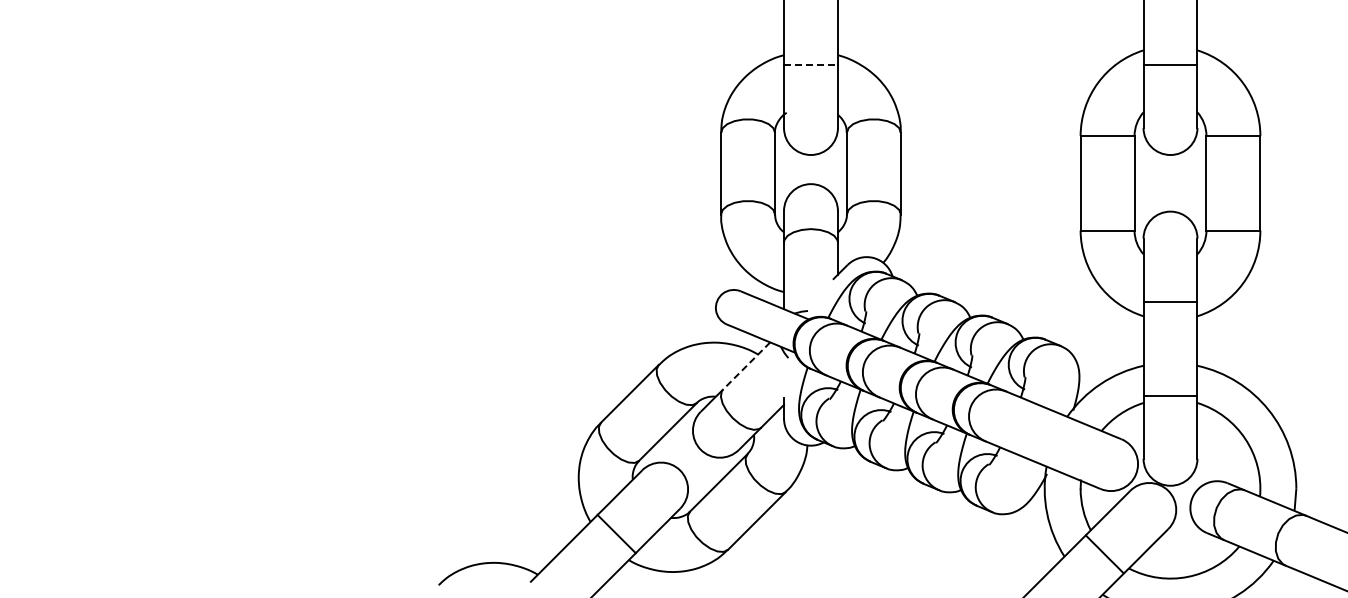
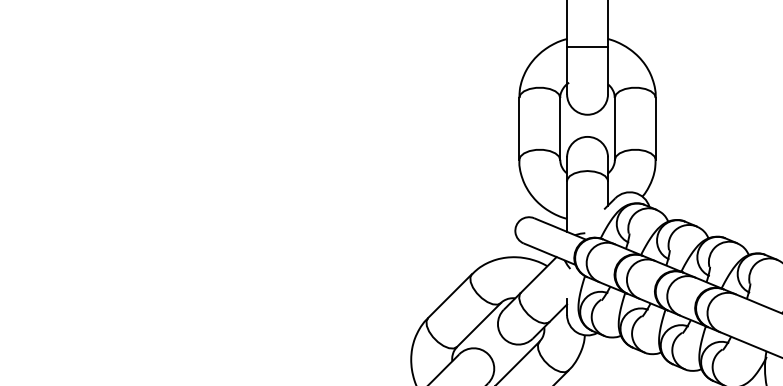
line: (810, 65) -> (587, 46), dashed -> solid
line: (746, 366) -> (538, 275), dashed -> solid

